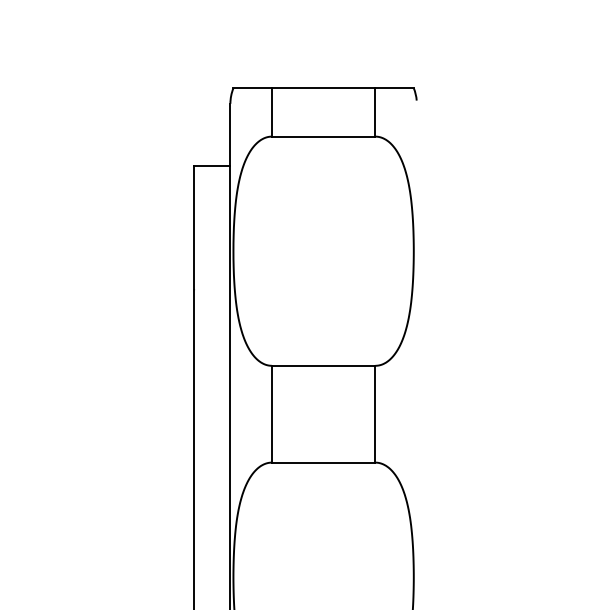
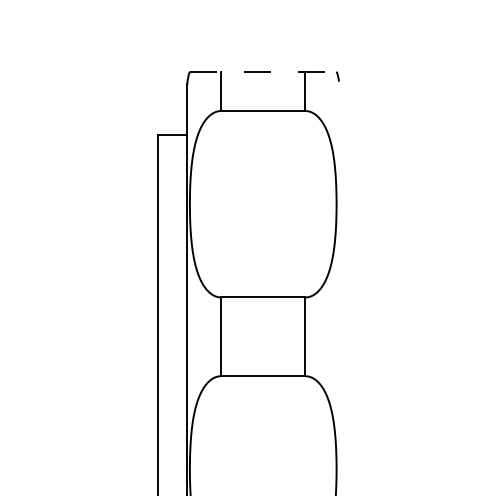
line: (323, 88) -> (263, 71), solid -> dashed

